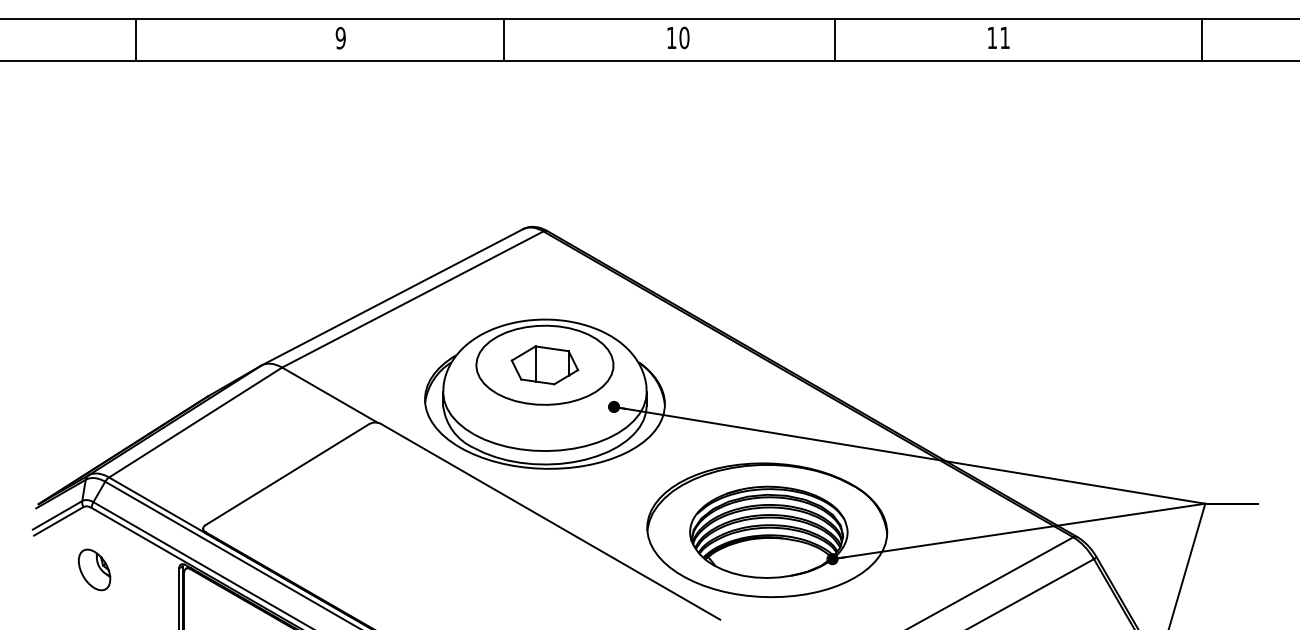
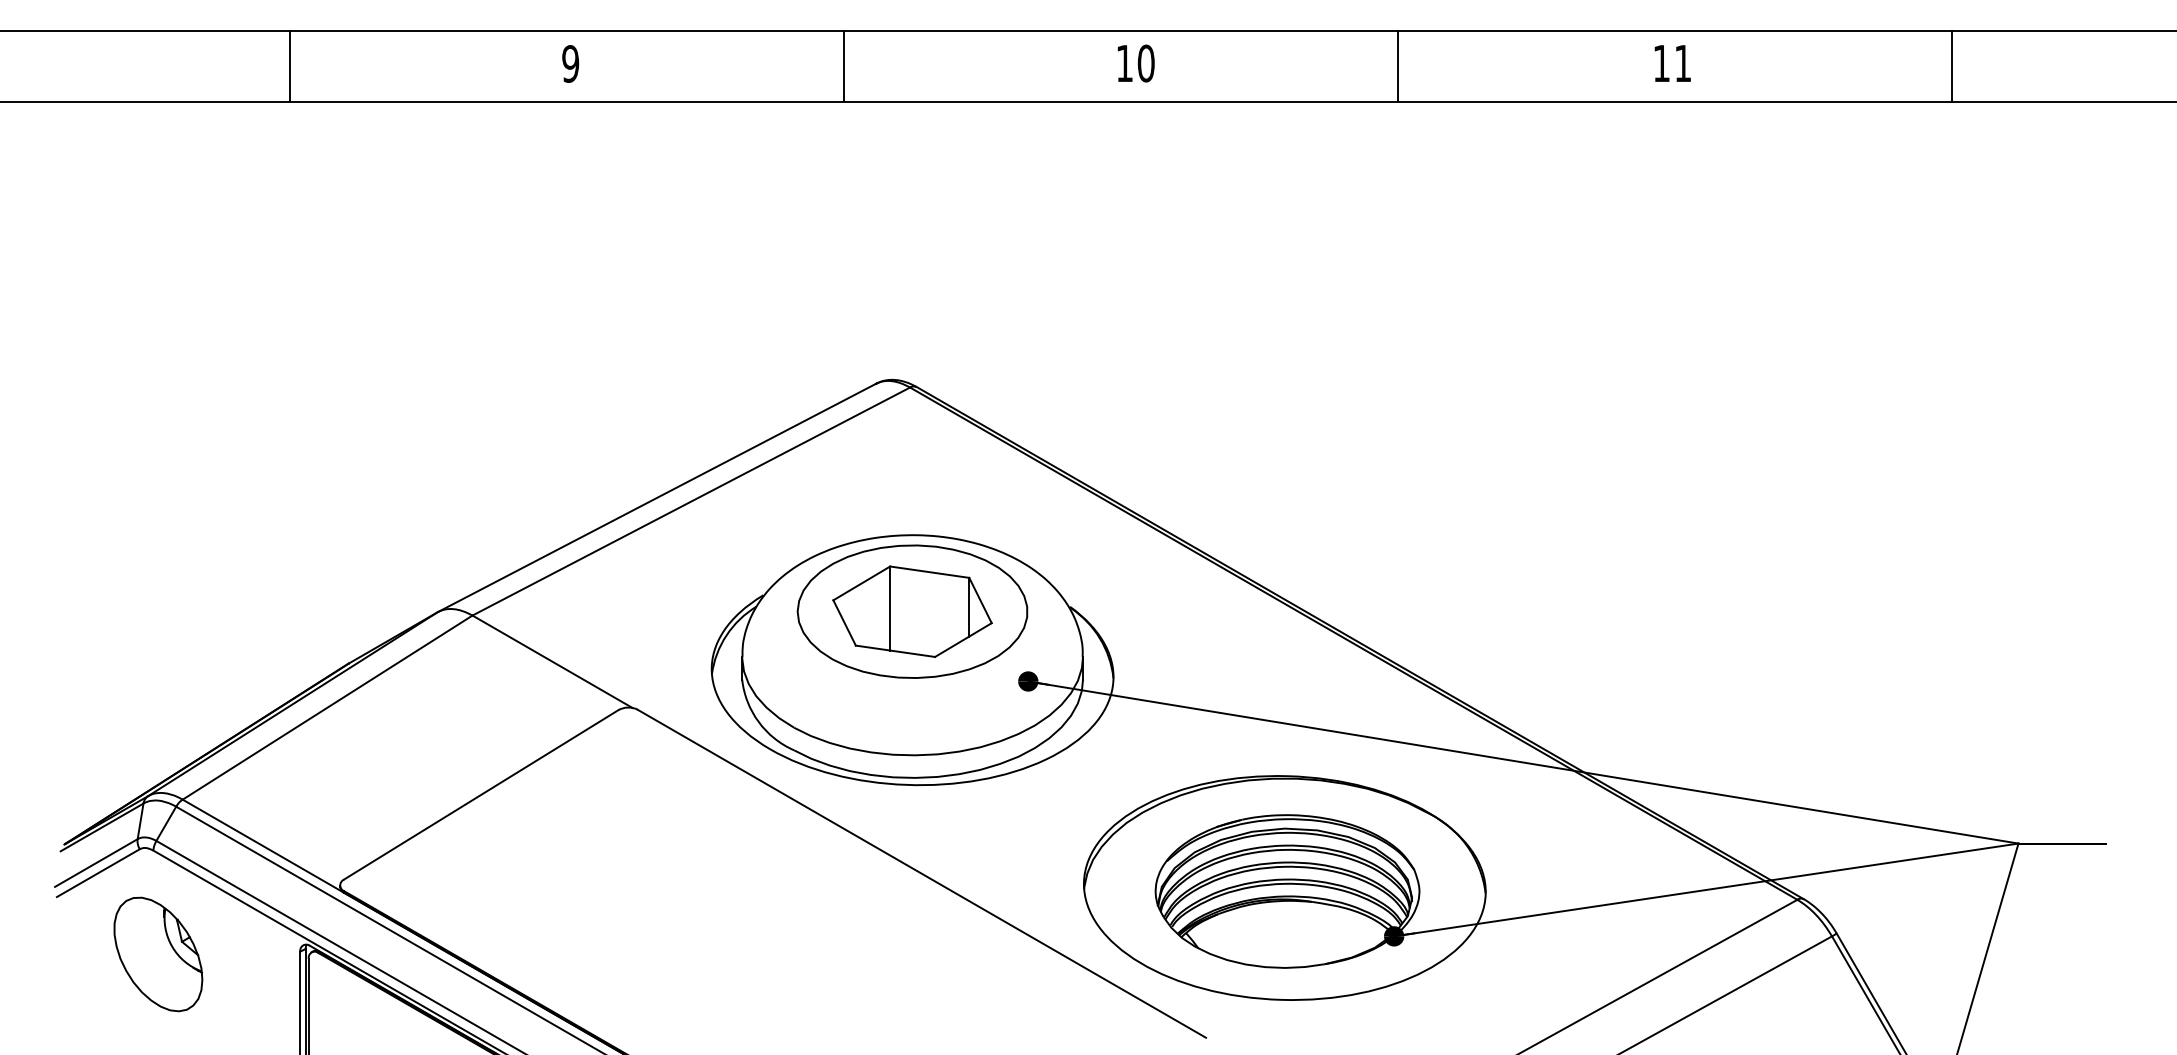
line: (136, 39) -> (290, 66), moved
line: (1201, 39) -> (1951, 66), moved
part: (544, 365) -> (911, 612), size x1.43
part: (94, 569) -> (158, 953), size x1.67

